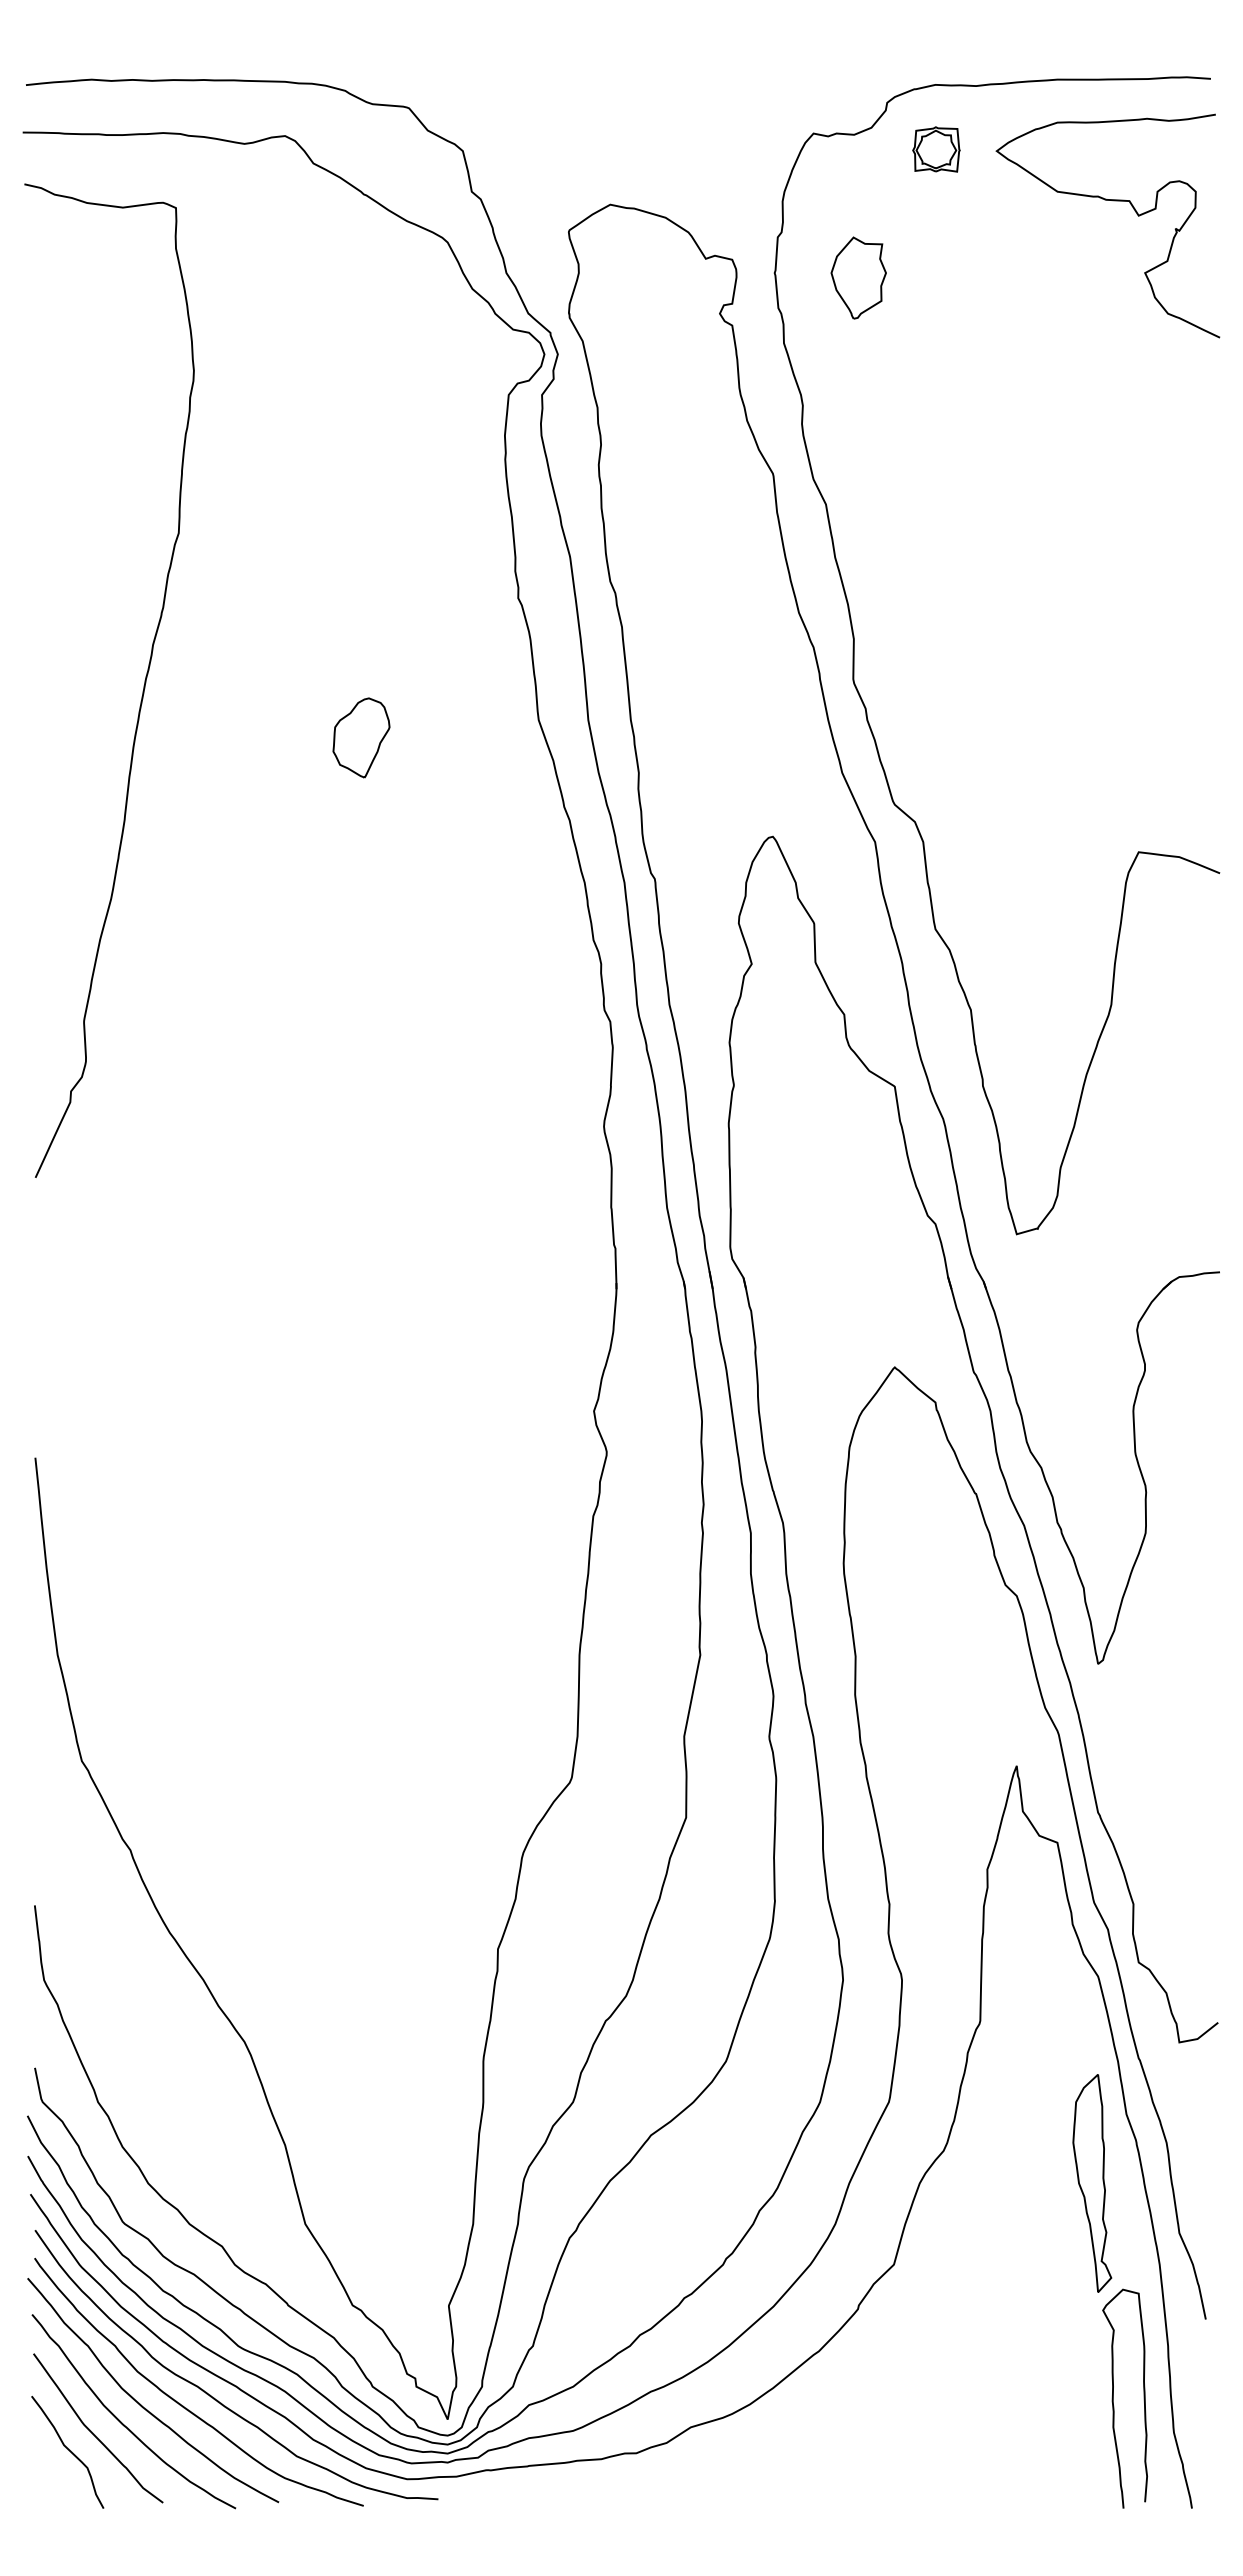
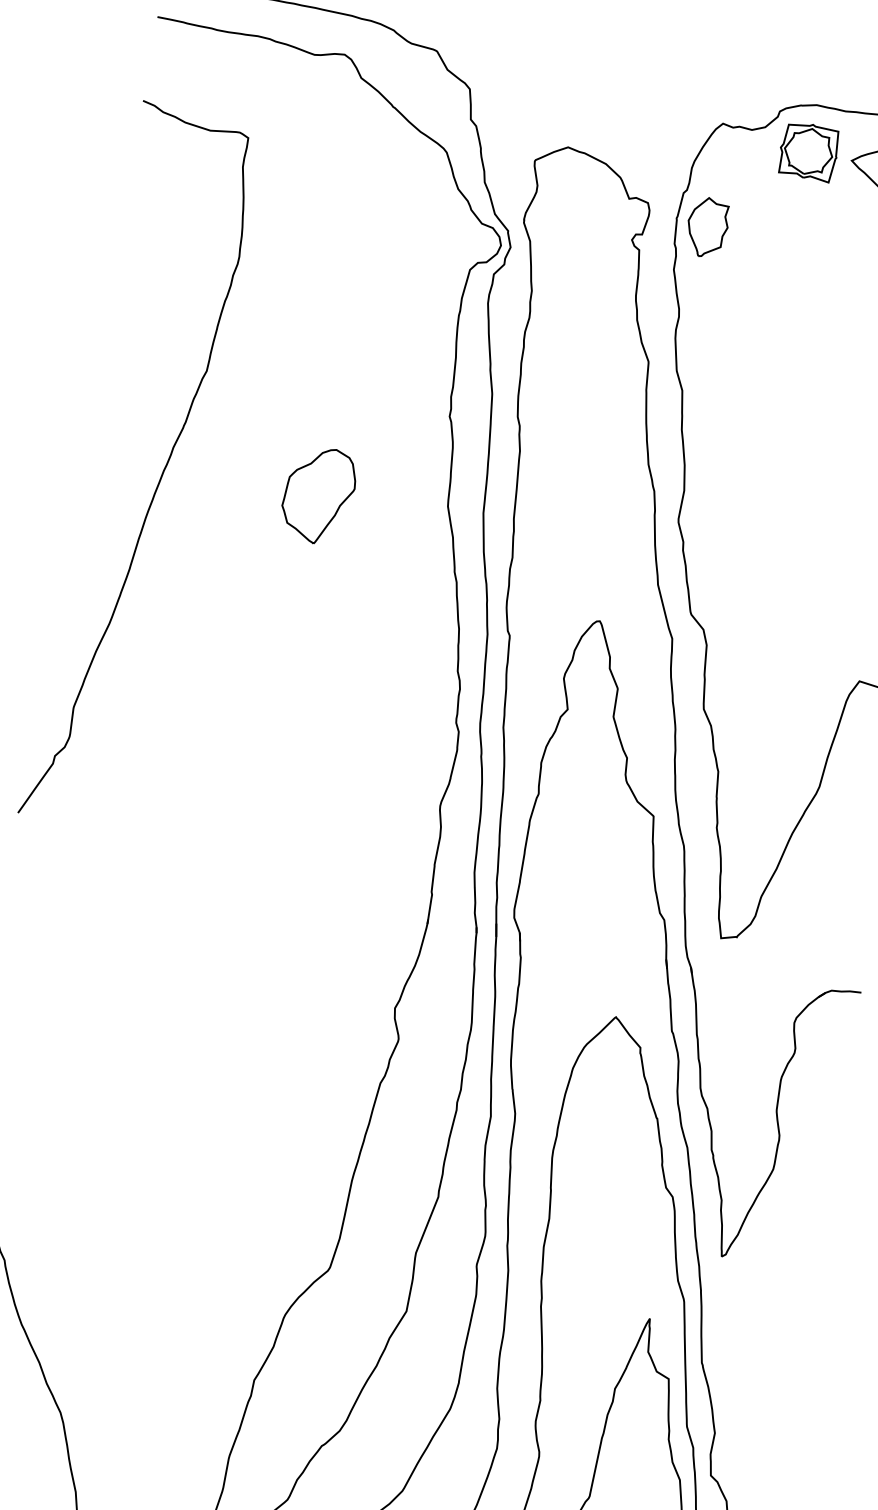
part: (936, 149) -> (808, 151), size x1.67
part: (858, 277) -> (707, 227), moved
curve: (143, 685) -> (161, 475), moved
part: (361, 737) -> (318, 495), size x1.67

